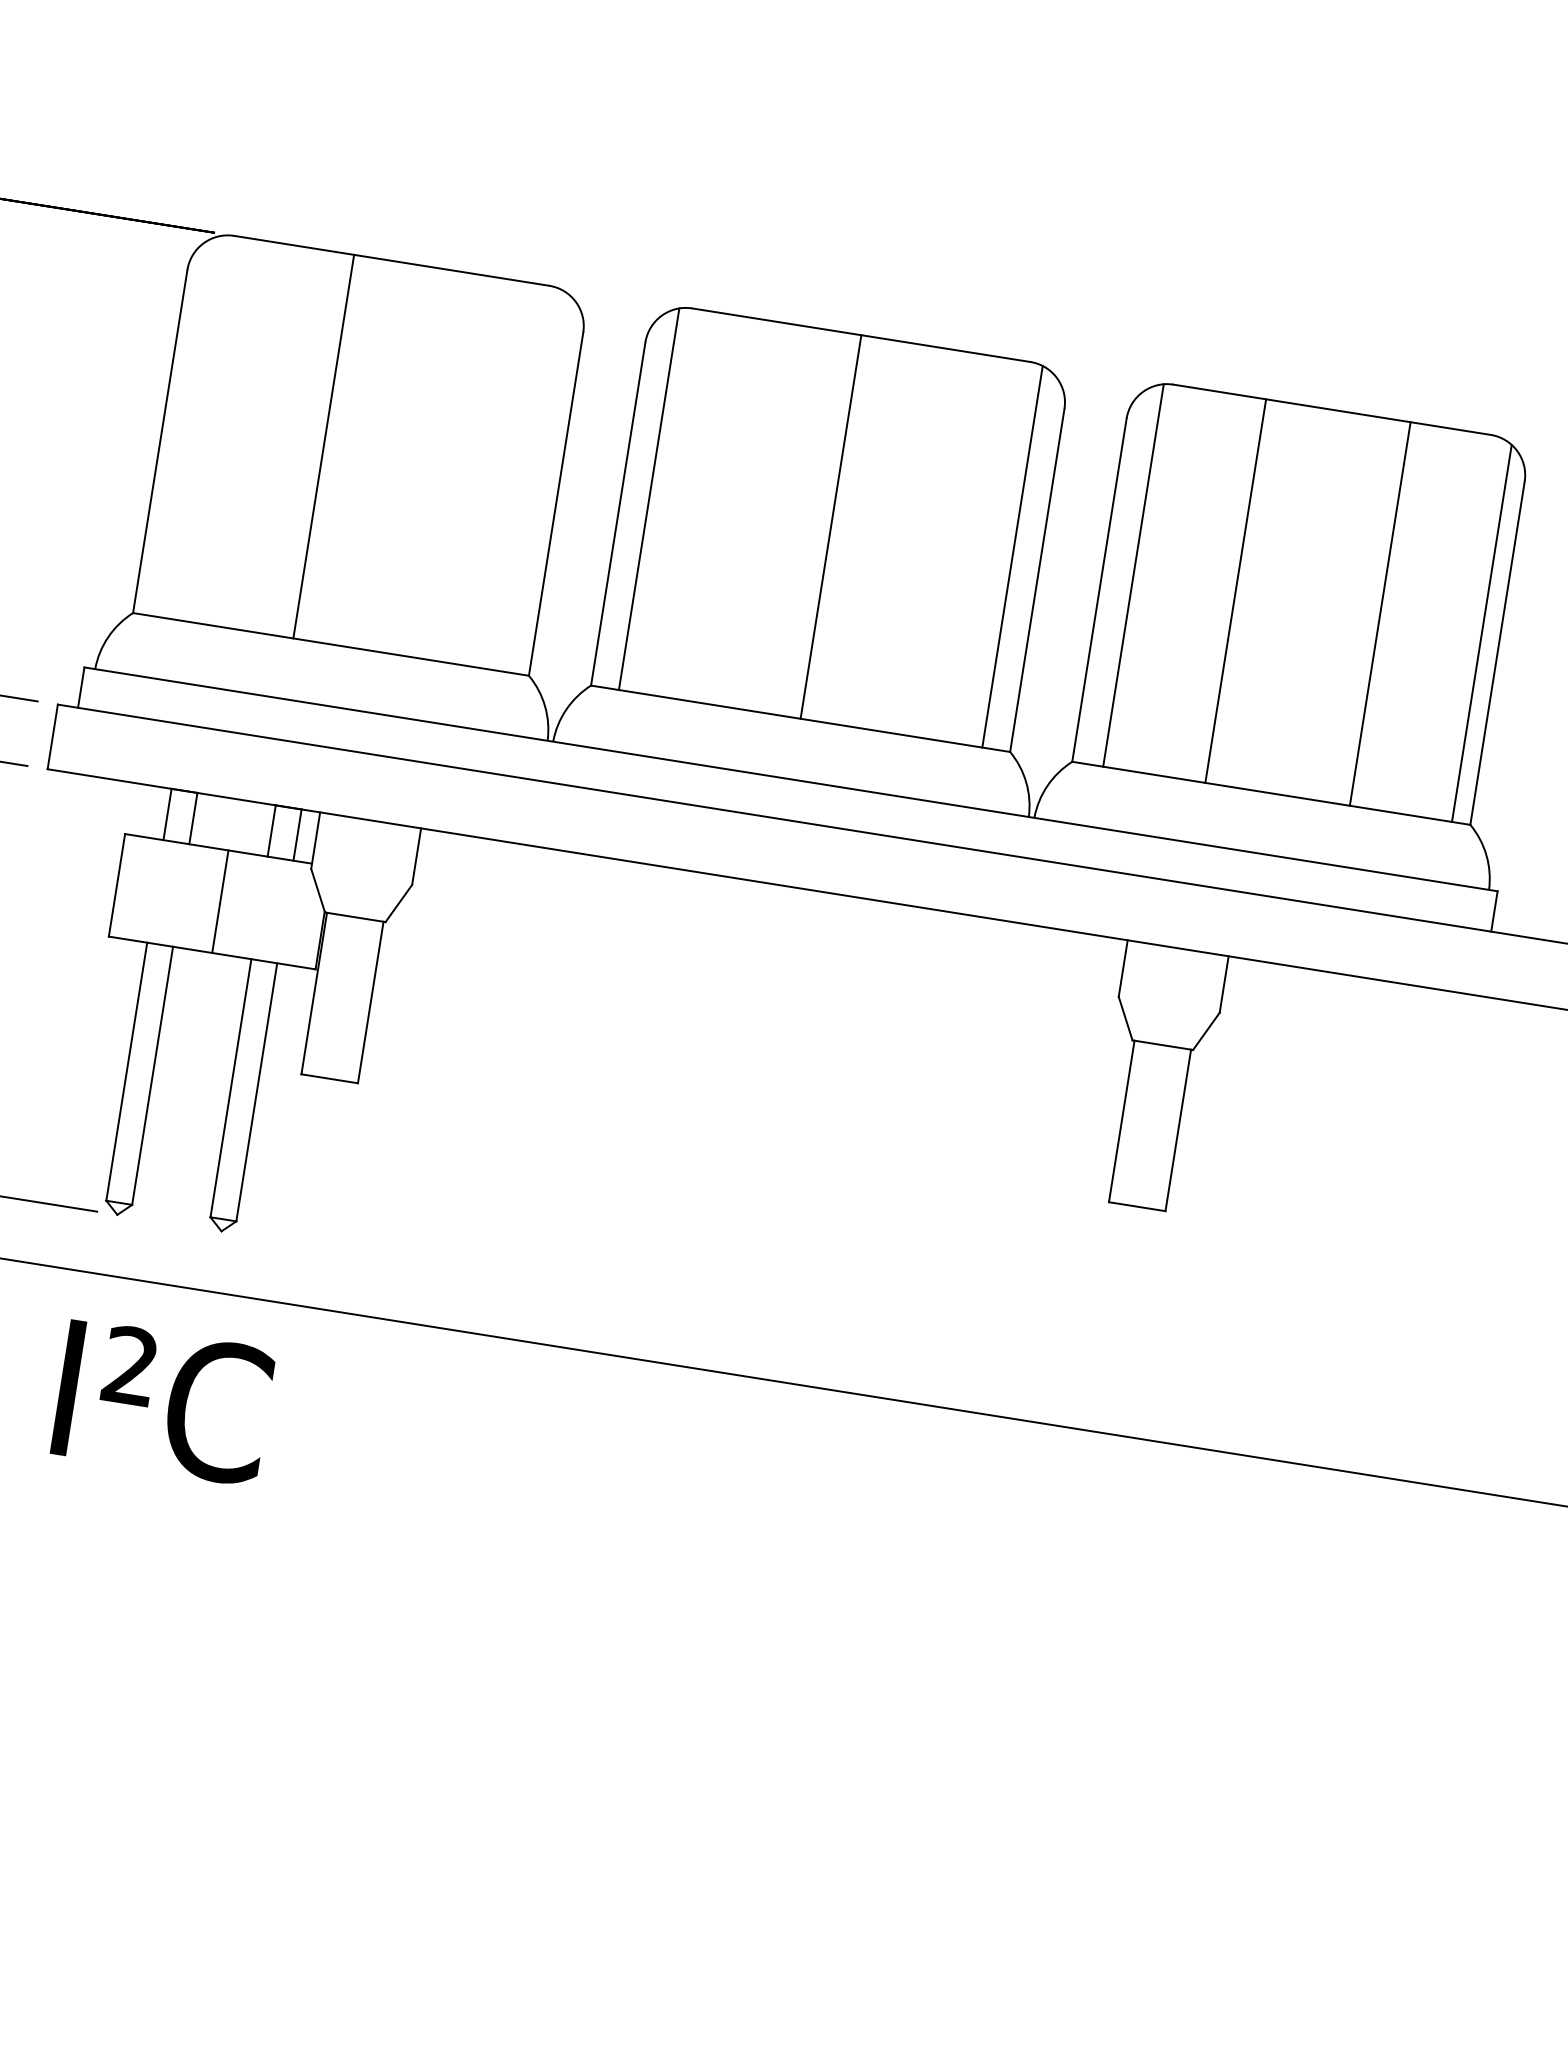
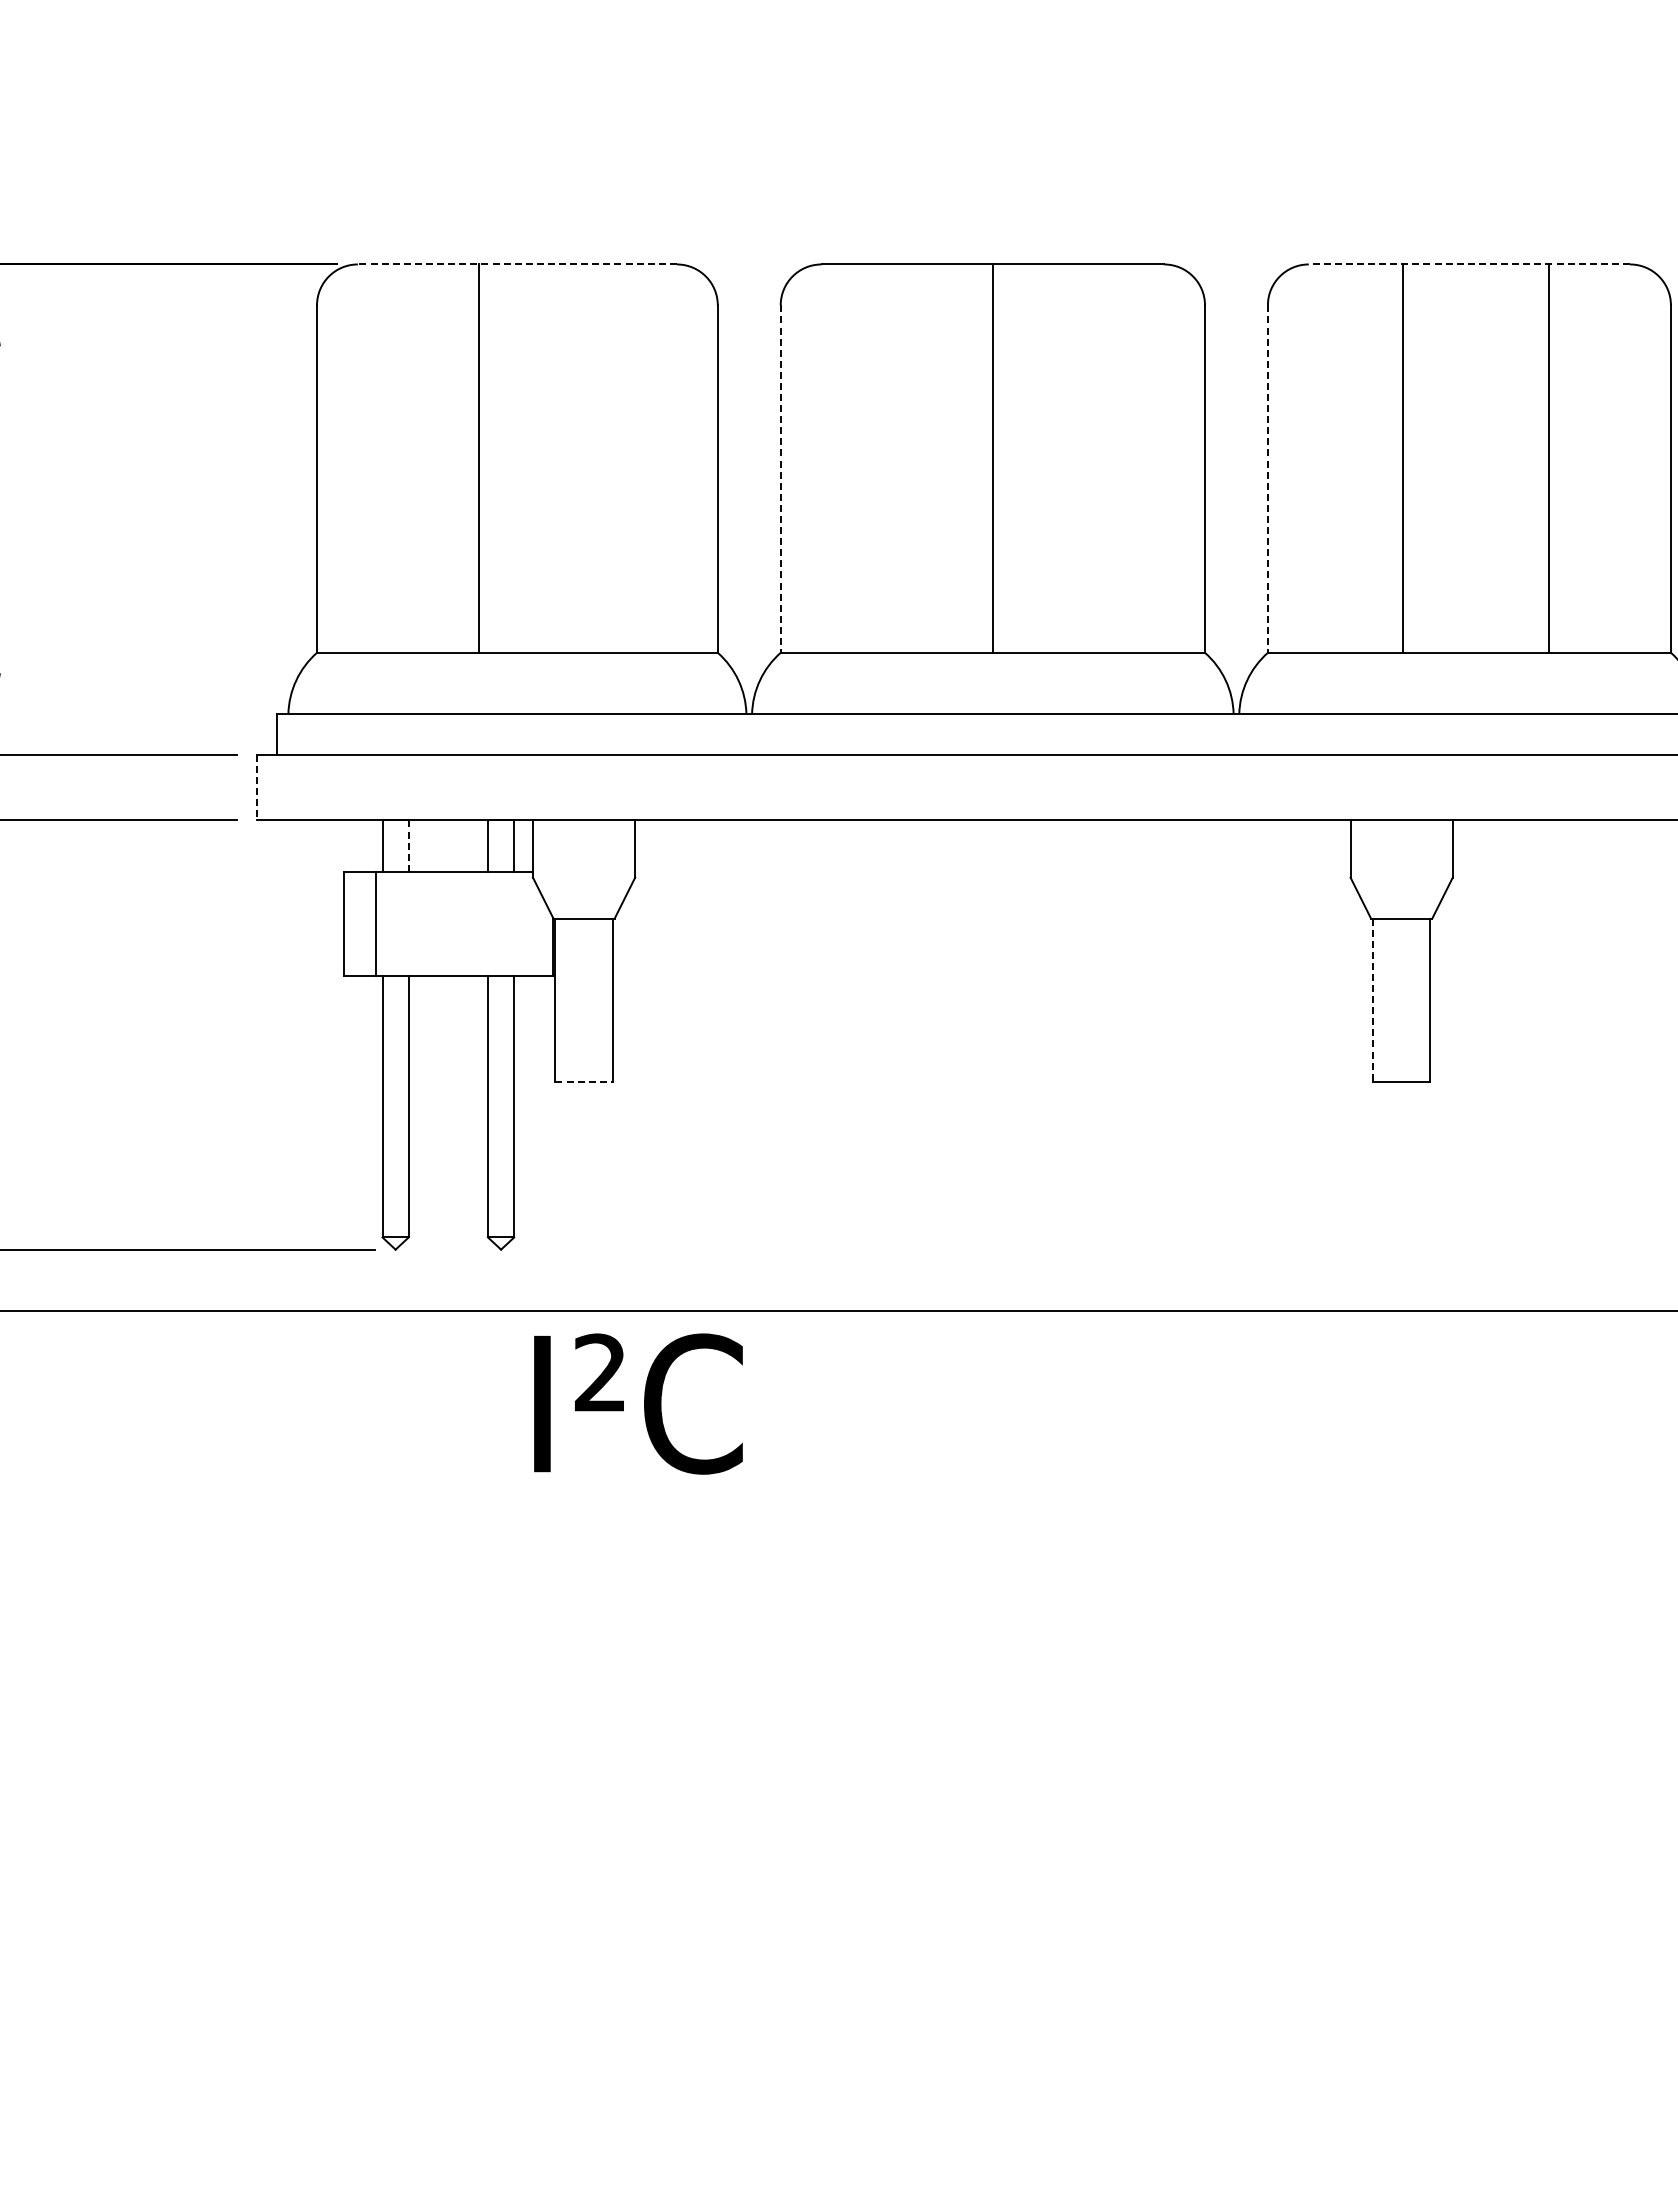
line: (391, 260) -> (517, 264), solid -> dashed
line: (1332, 409) -> (1469, 264), solid -> dashed
line: (648, 499) -> (808, 459), removed
line: (617, 514) -> (780, 479), solid -> dashed
line: (1012, 556) -> (1176, 459), removed
line: (1133, 574) -> (1299, 458), removed
line: (1098, 590) -> (1267, 479), solid -> dashed
line: (1482, 633) -> (1652, 461), removed
line: (53, 736) -> (257, 787), solid -> dashed
line: (193, 818) -> (408, 846), solid -> dashed
line: (220, 901) -> (376, 924), moved
line: (330, 1079) -> (584, 1082), solid -> dashed
line: (1122, 1121) -> (1373, 1000), solid -> dashed
text: (163, 1402) -> (638, 1403), moved

